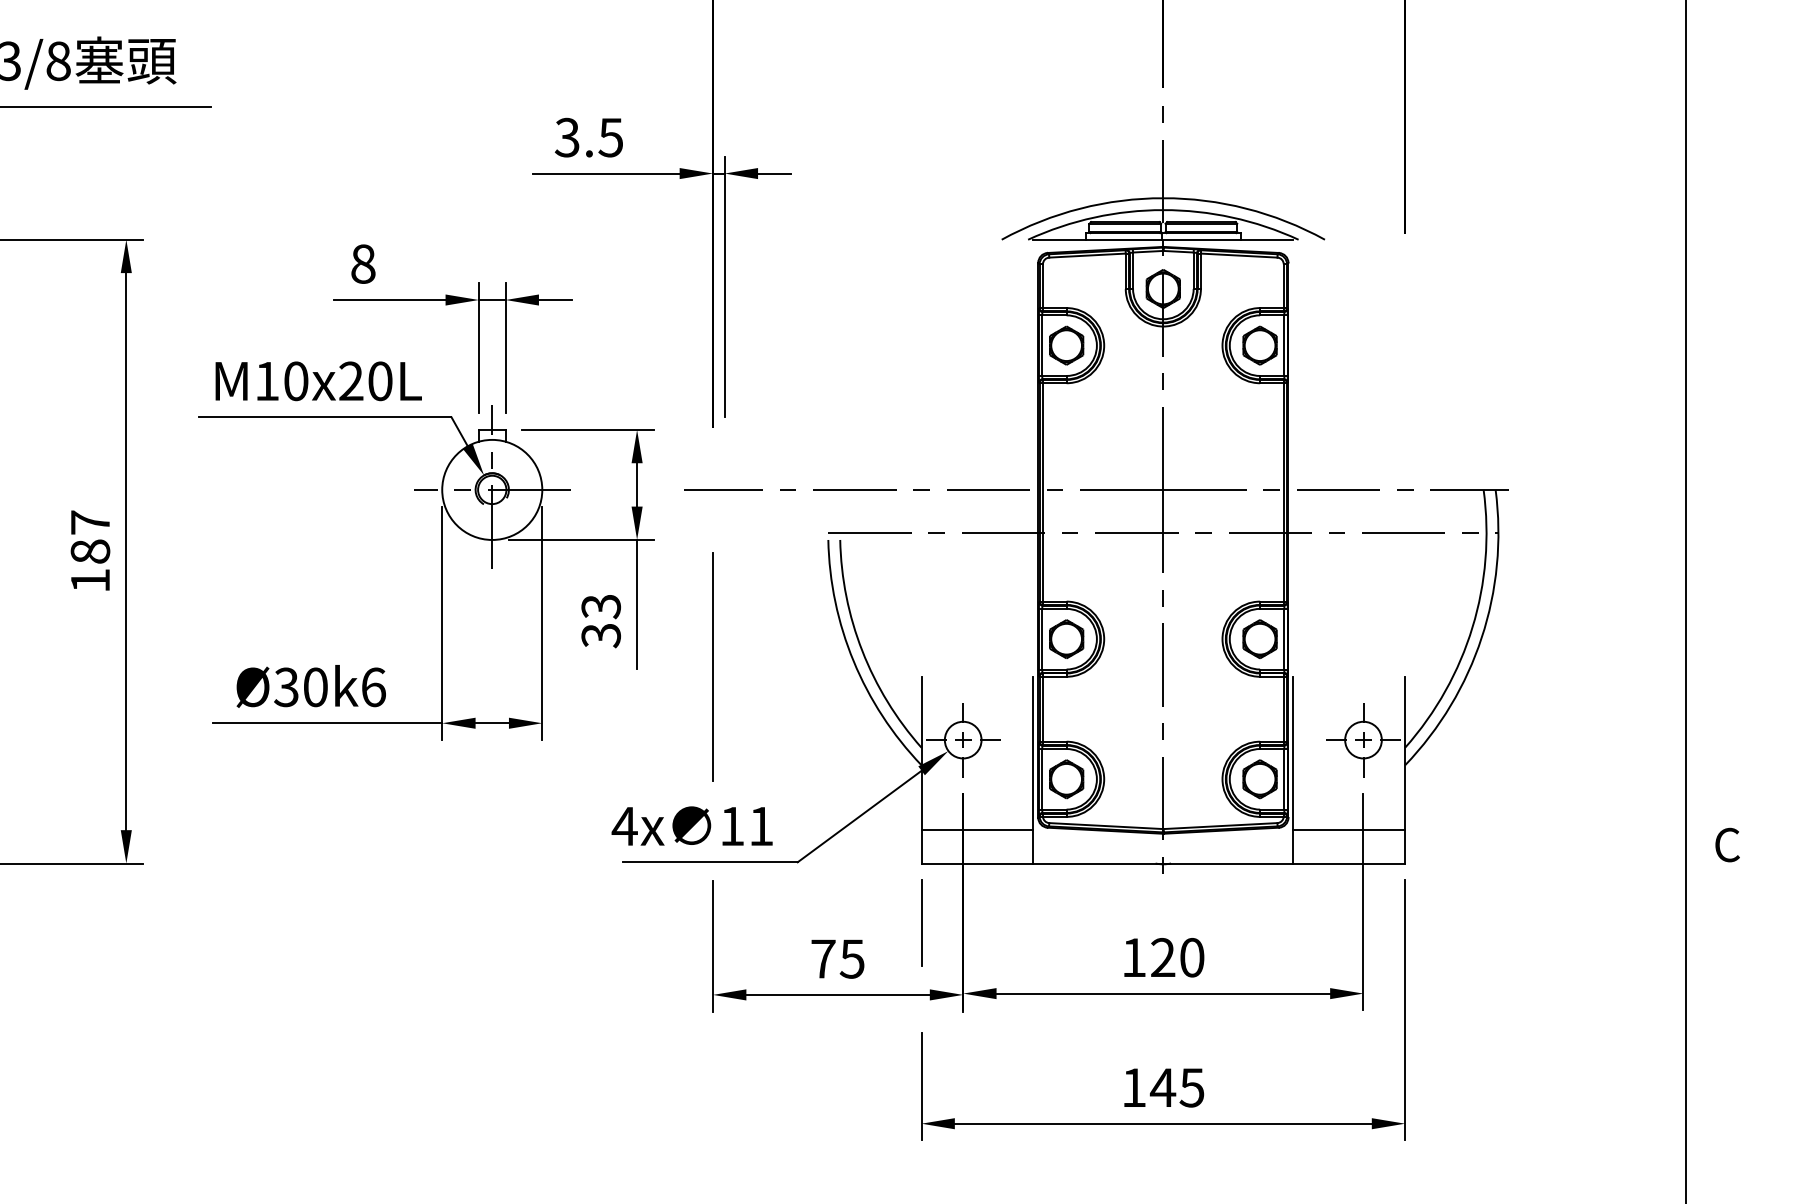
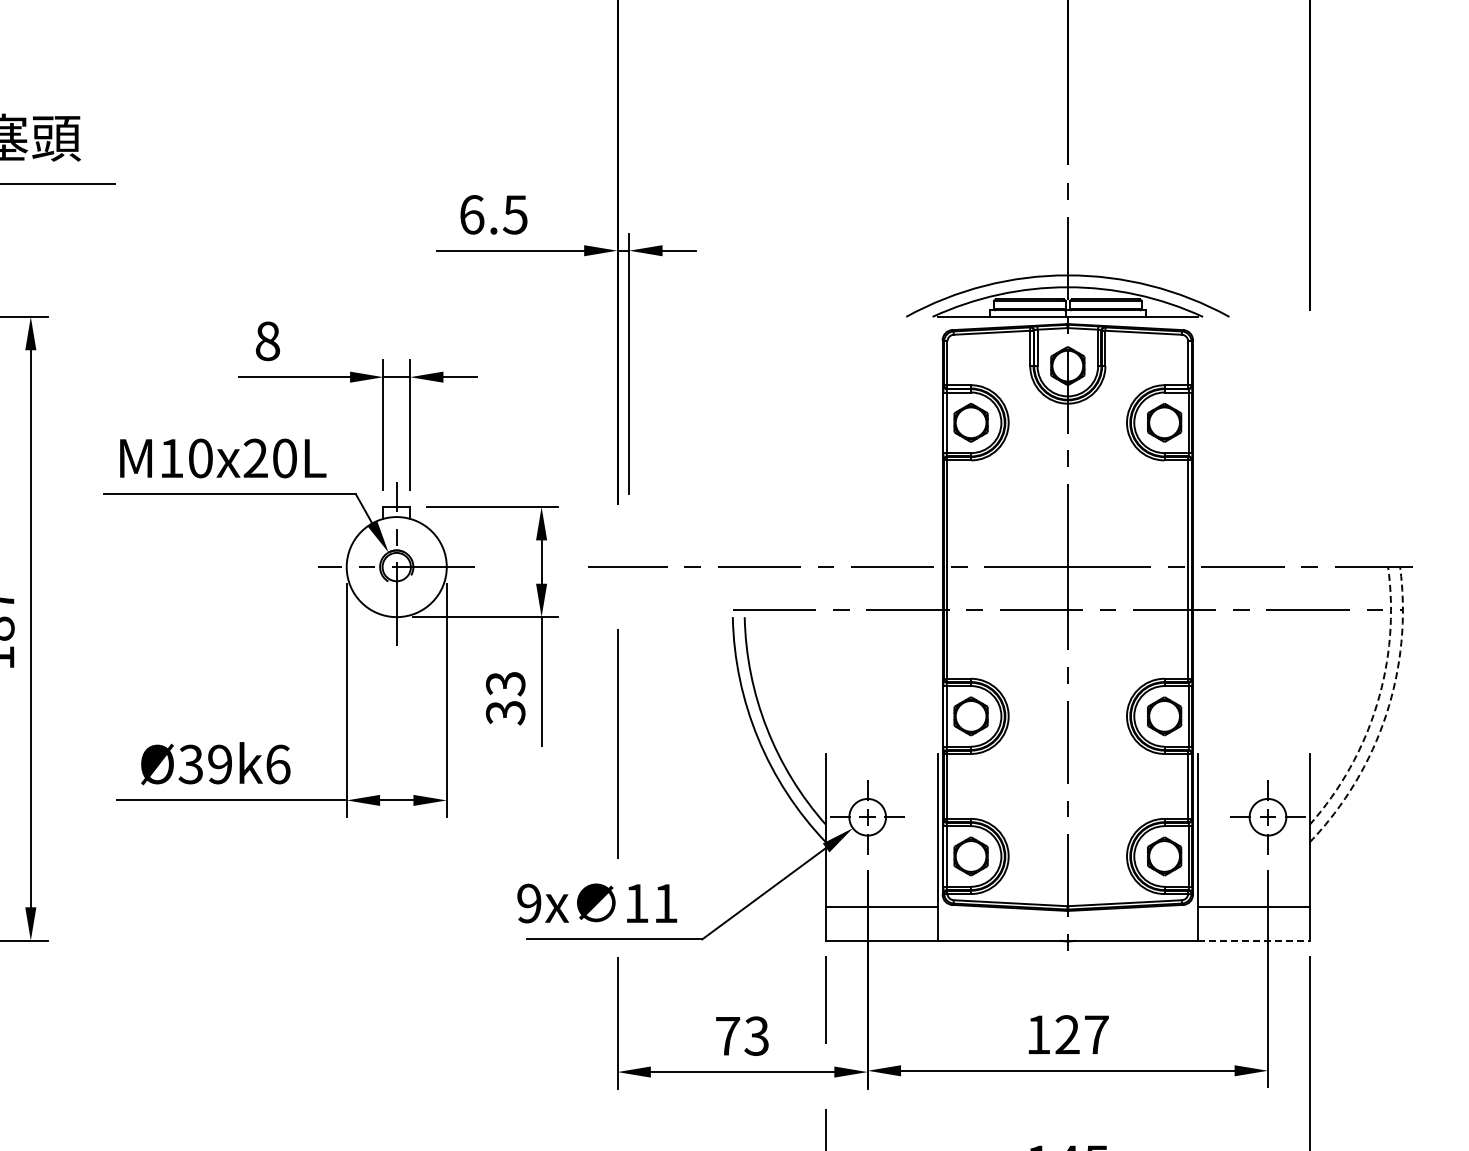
text: (566, 137) -> (470, 214), 3.5 -> 6.5
arc: (1472, 627) -> (1376, 704), solid -> dashed
arc: (1481, 637) -> (1385, 714), solid -> dashed
text: (315, 687) -> (219, 764), Ø30k6 -> Ø39k6
text: (624, 826) -> (528, 903), 4x -> 9x
line: (1349, 863) -> (1253, 940), solid -> dashed
text: (1192, 957) -> (1096, 1034), 120 -> 127
text: (852, 958) -> (756, 1035), 75 -> 73

